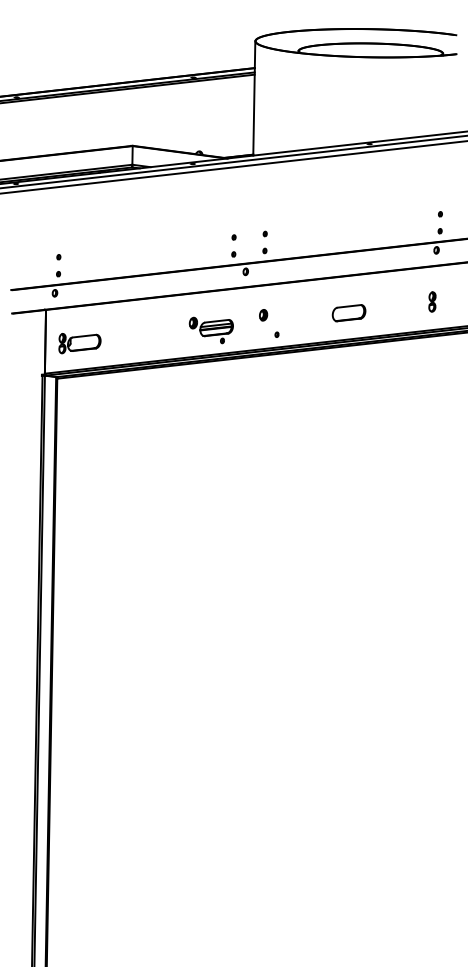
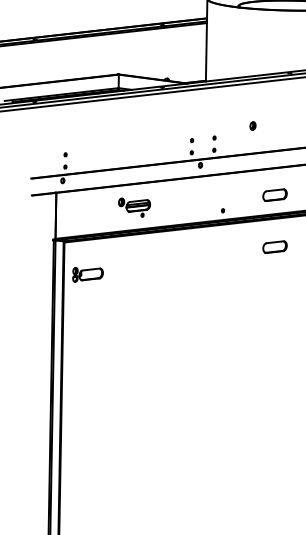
part: (263, 315) -> (252, 126), moved
part: (210, 330) -> (133, 207), moved
part: (79, 343) -> (87, 274), moved
part: (348, 385) -> (274, 247), added

